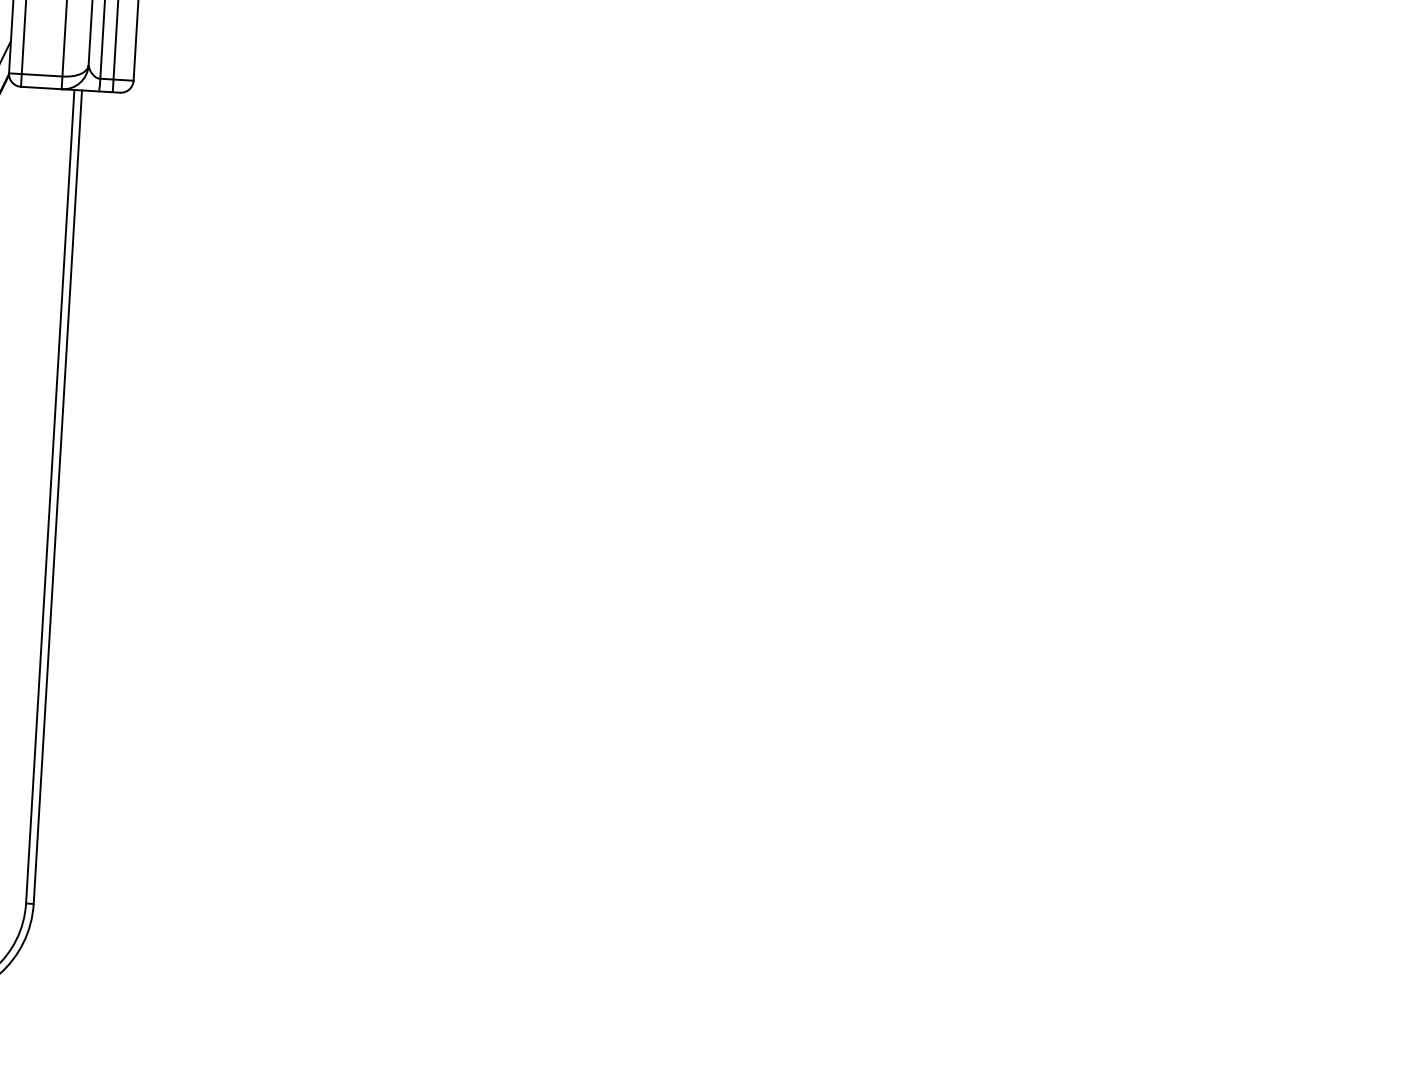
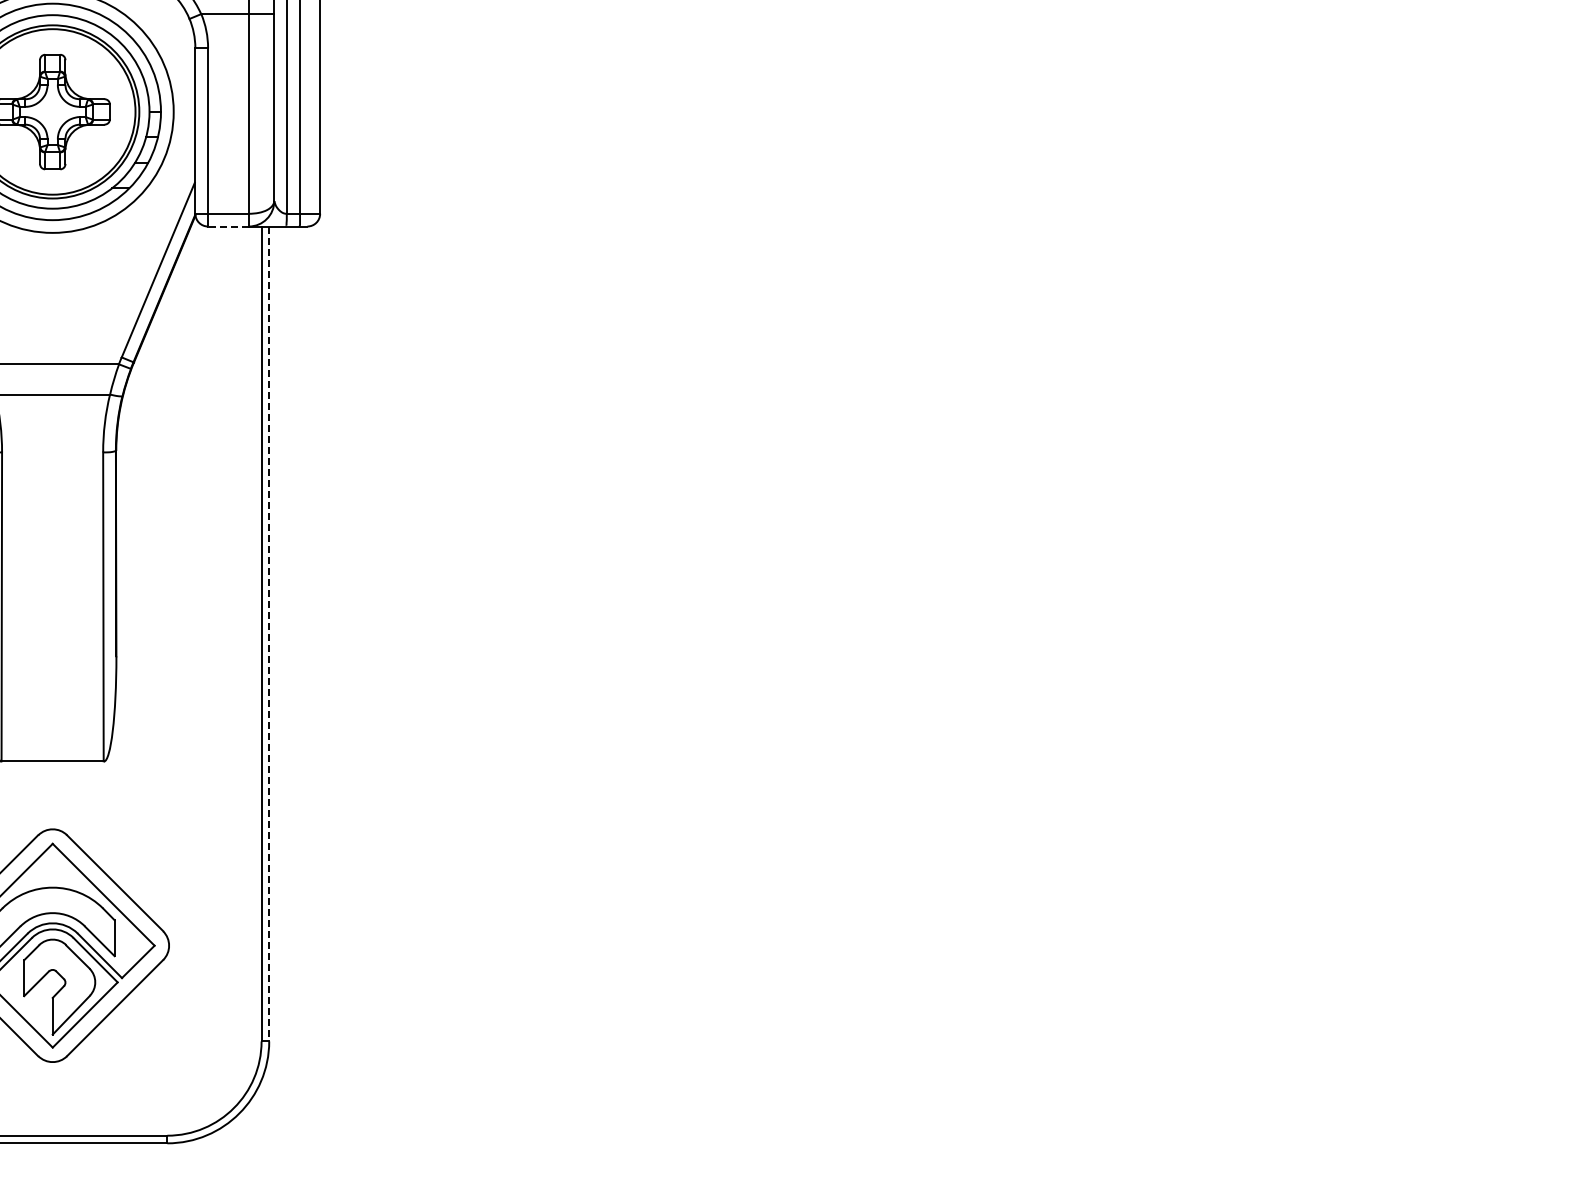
line: (40, 87) -> (227, 226), solid -> dashed
line: (58, 497) -> (269, 634), solid -> dashed

